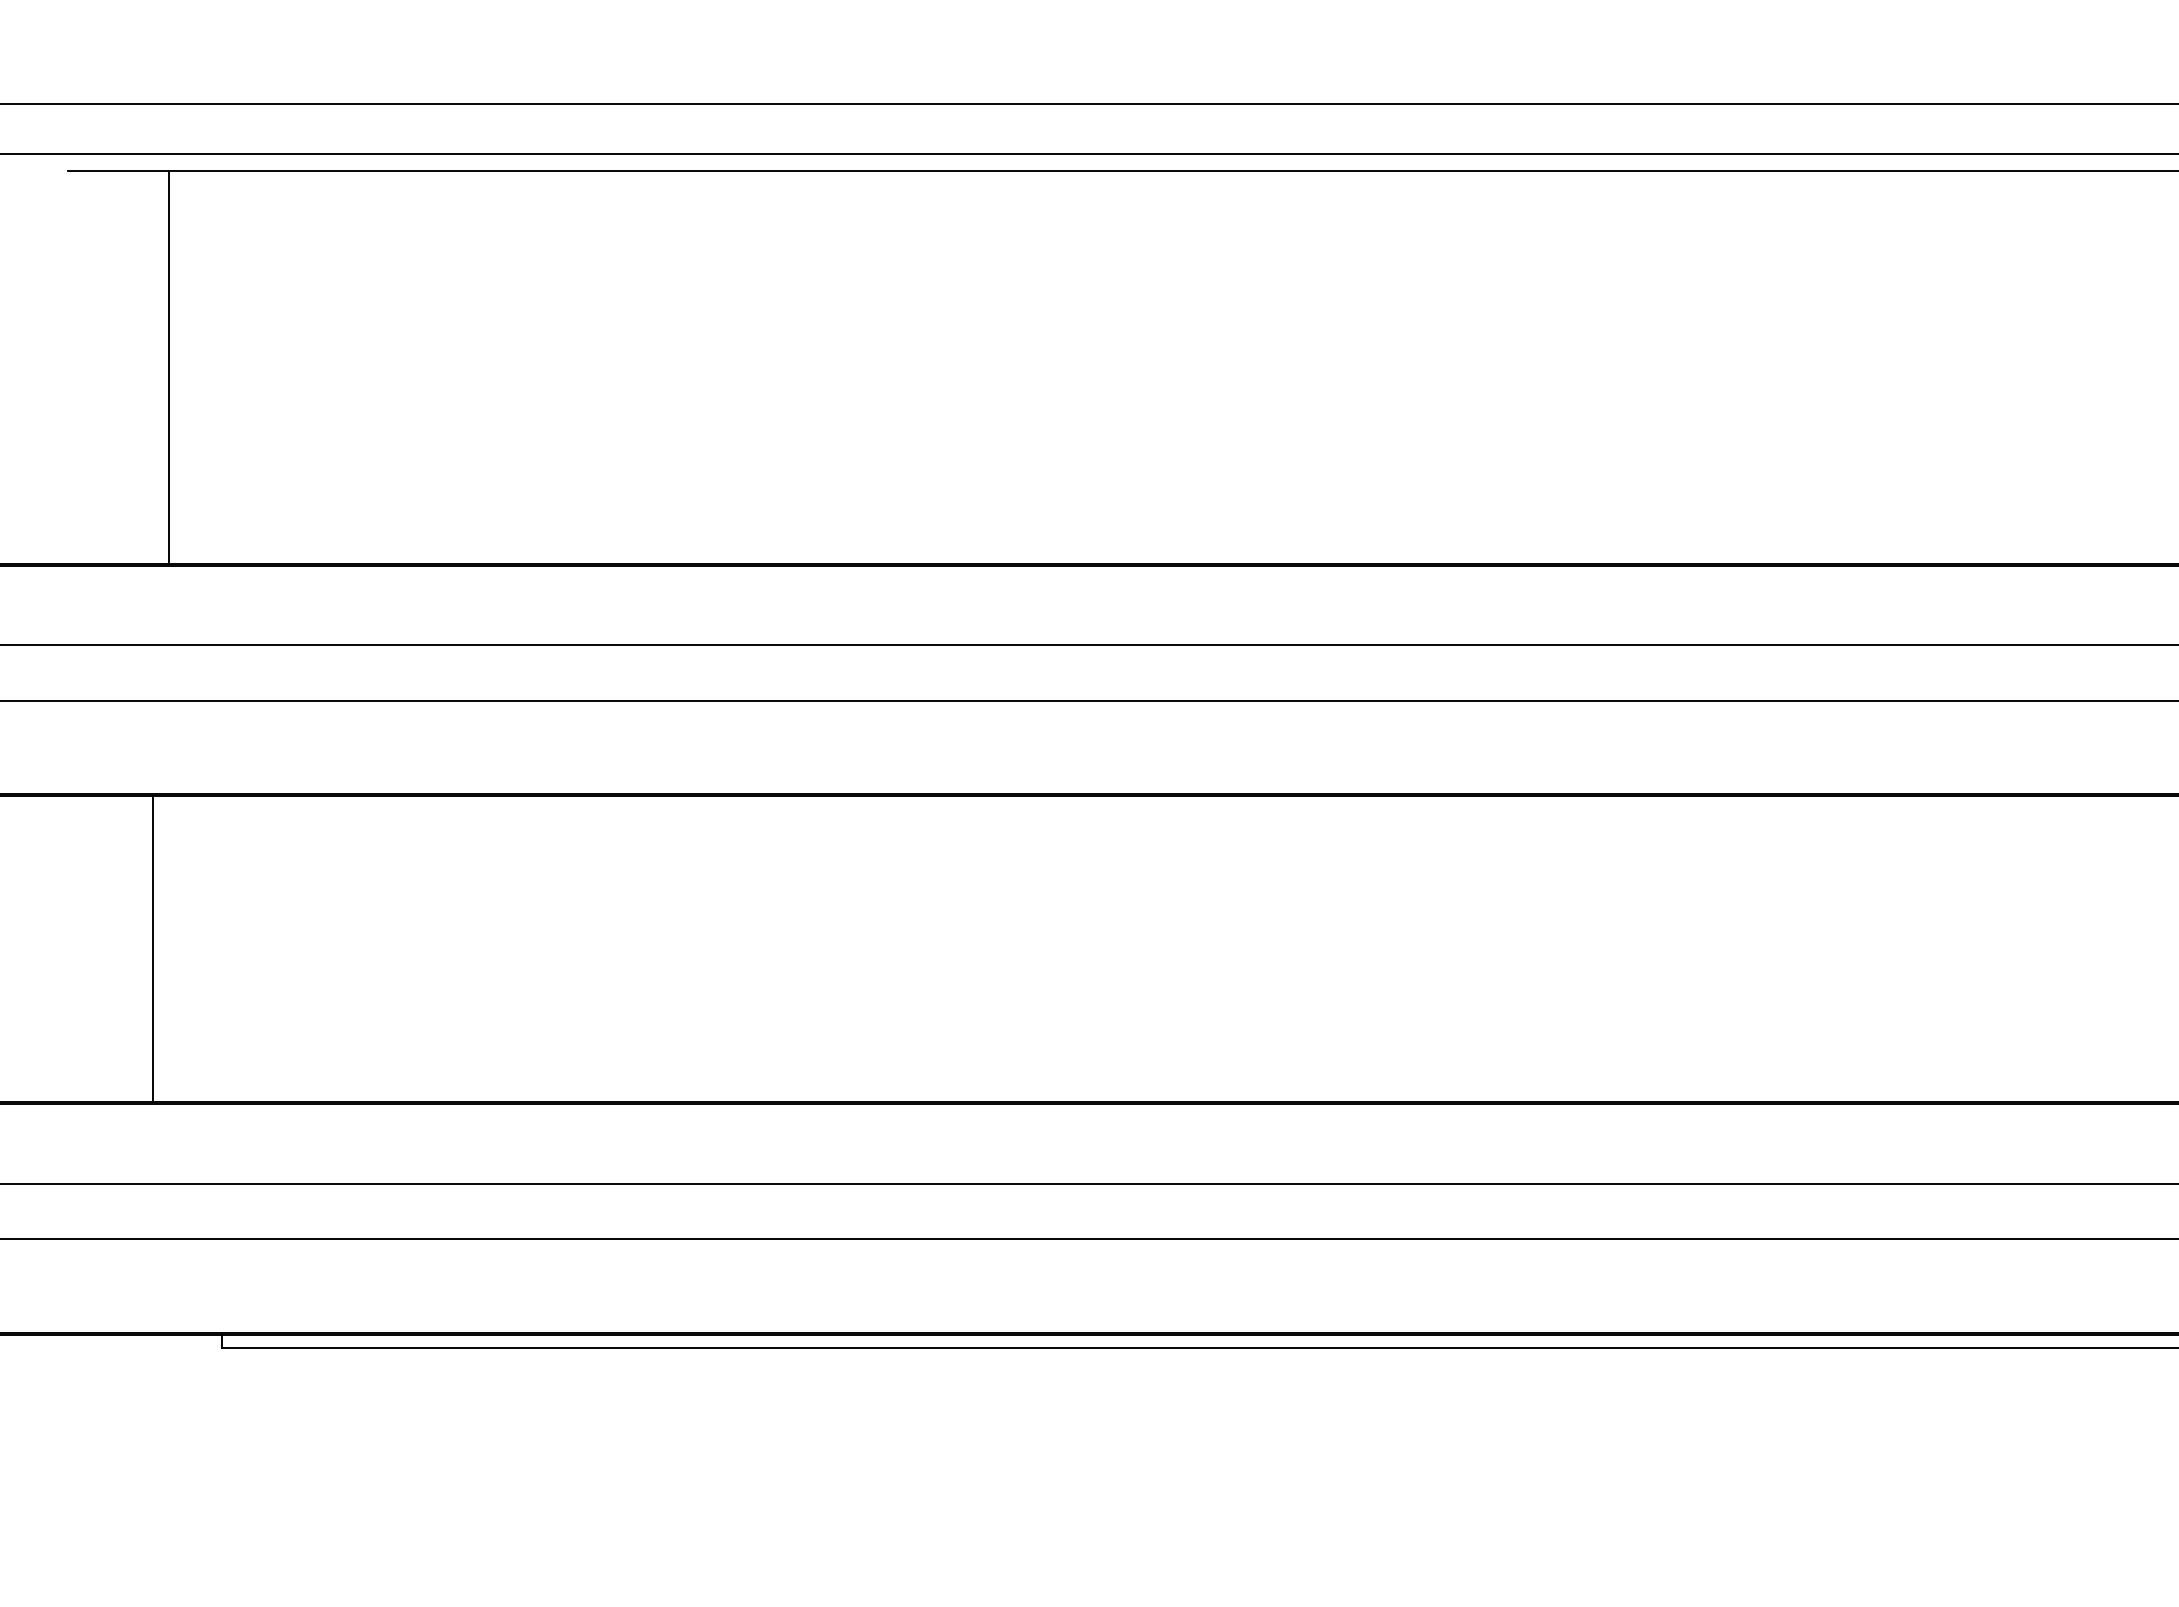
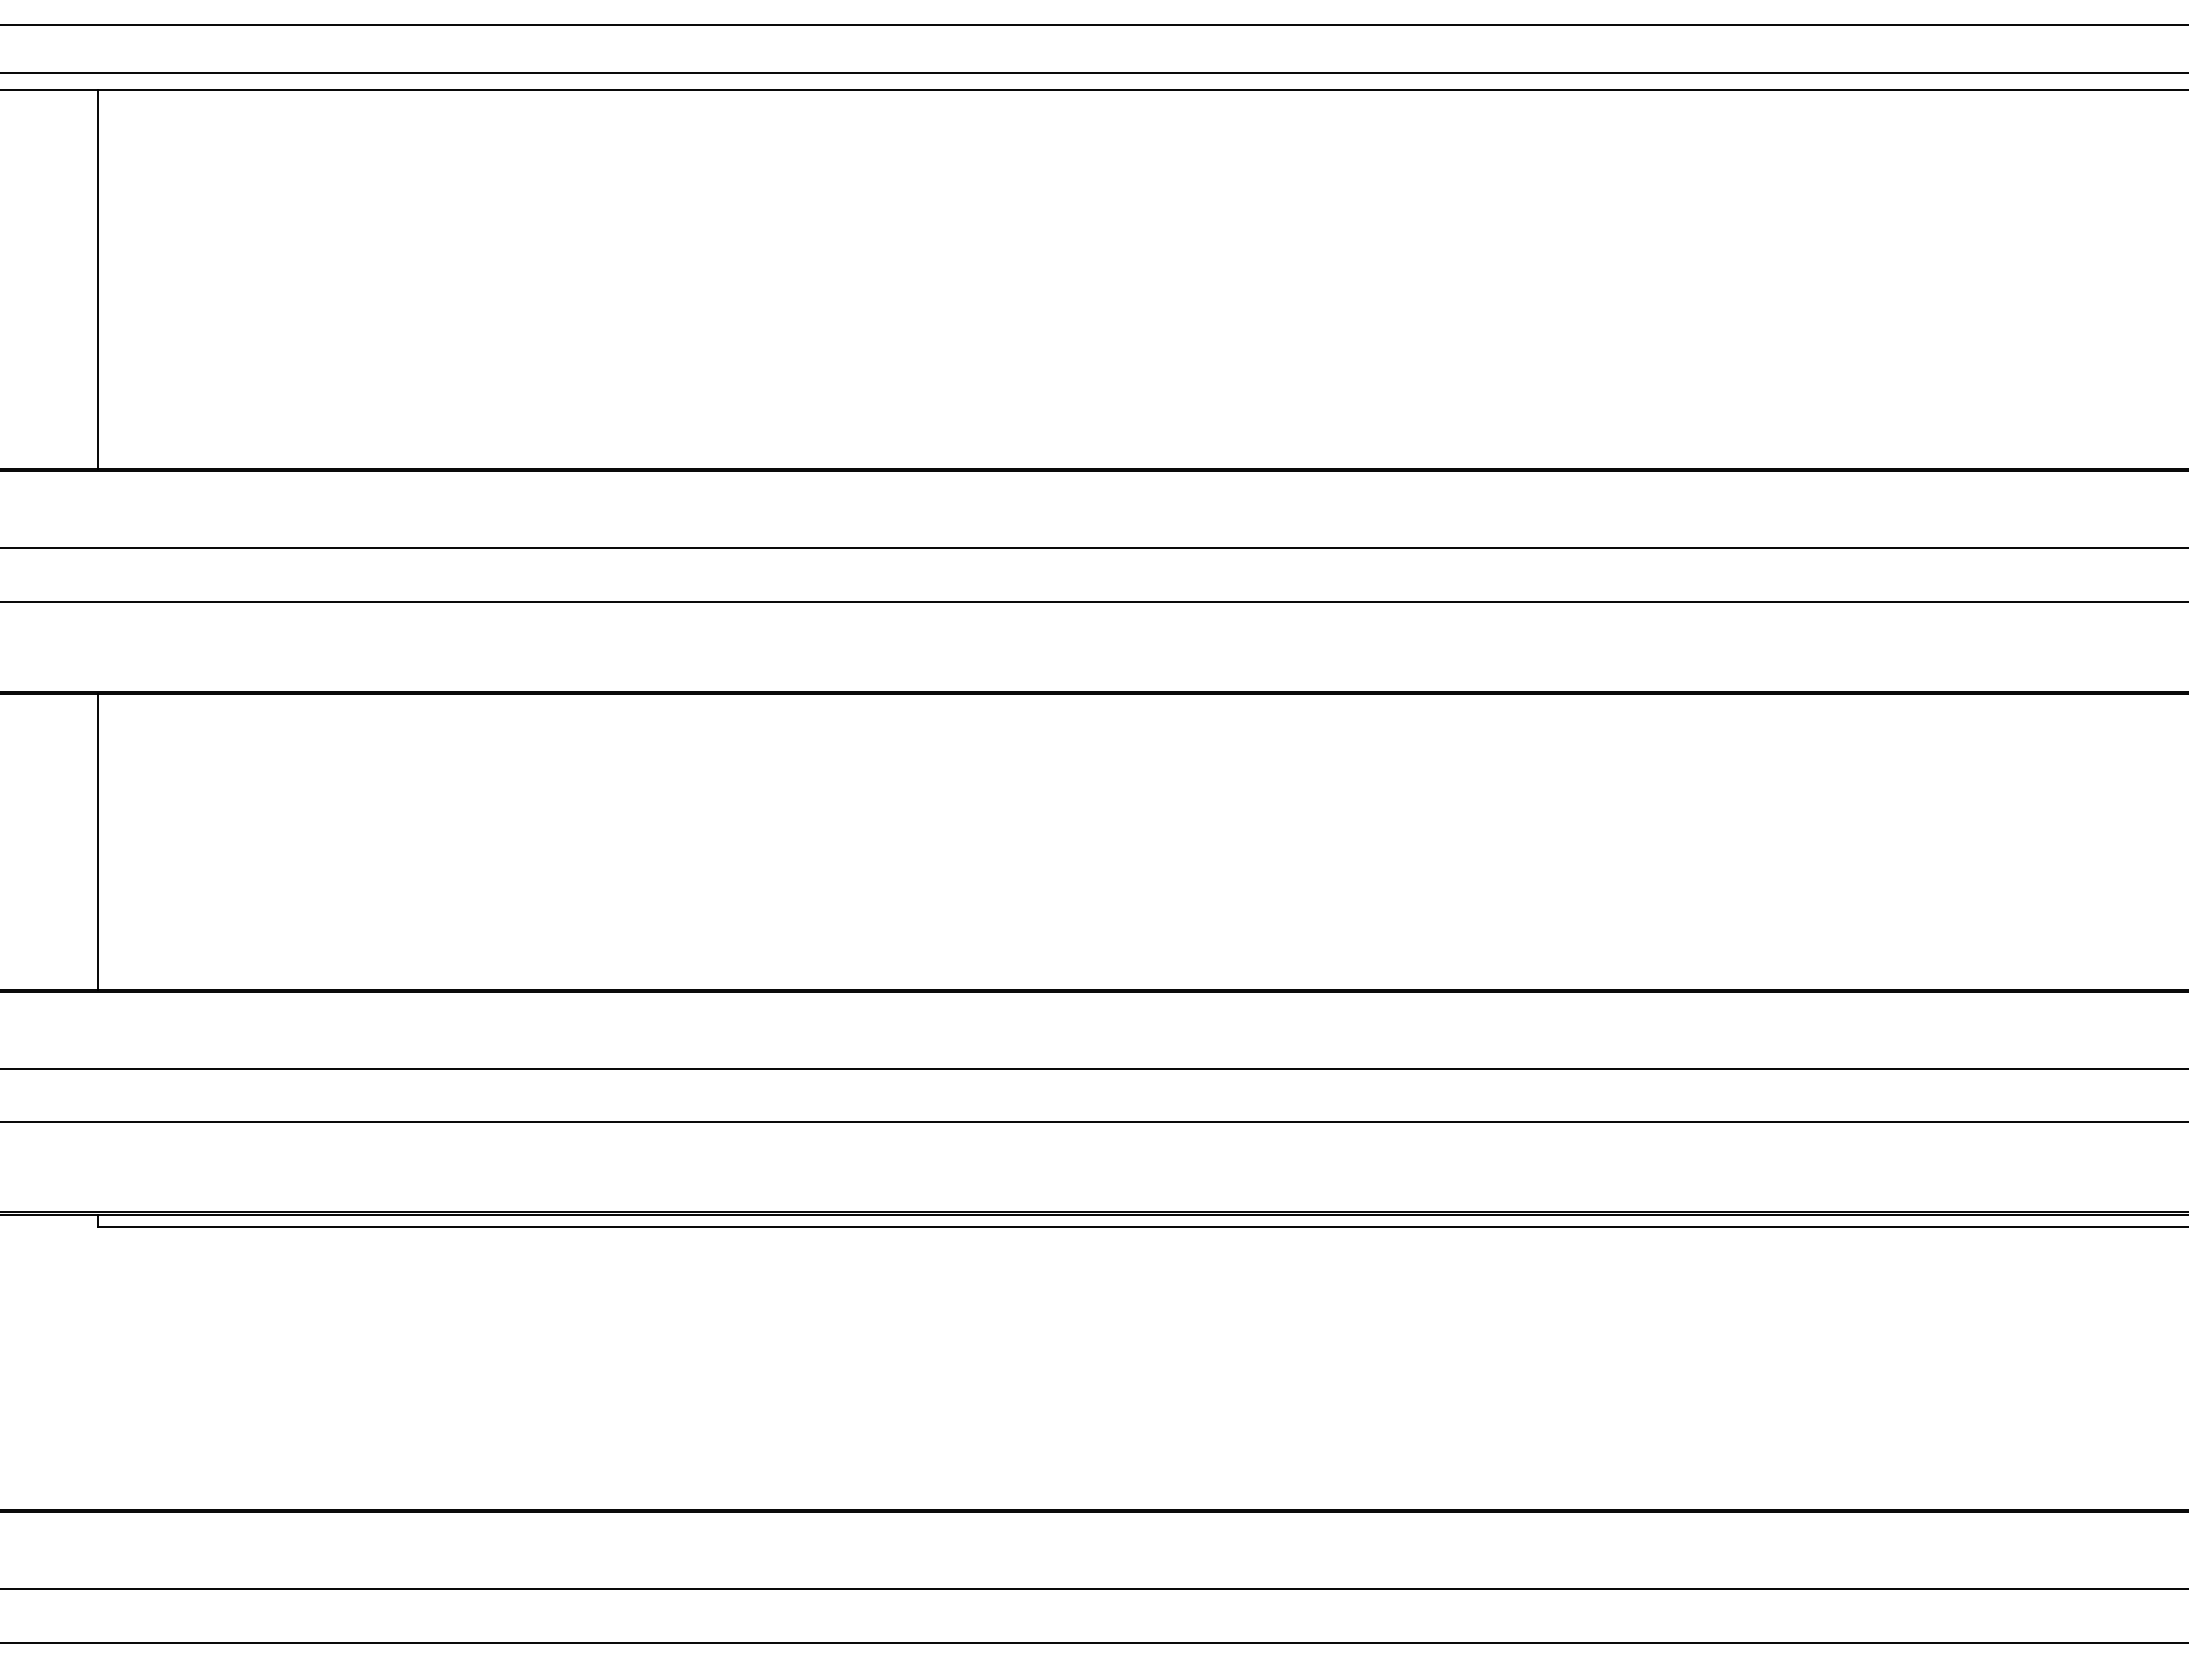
line: (168, 367) -> (97, 279), moved
line: (153, 948) -> (97, 841), moved

